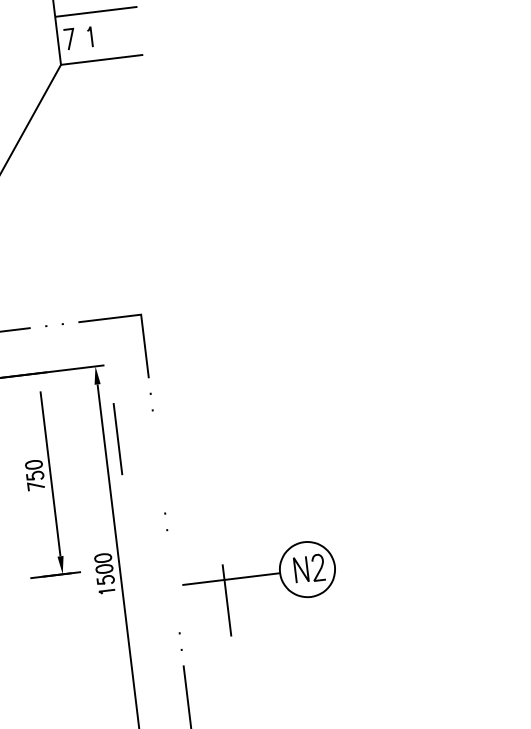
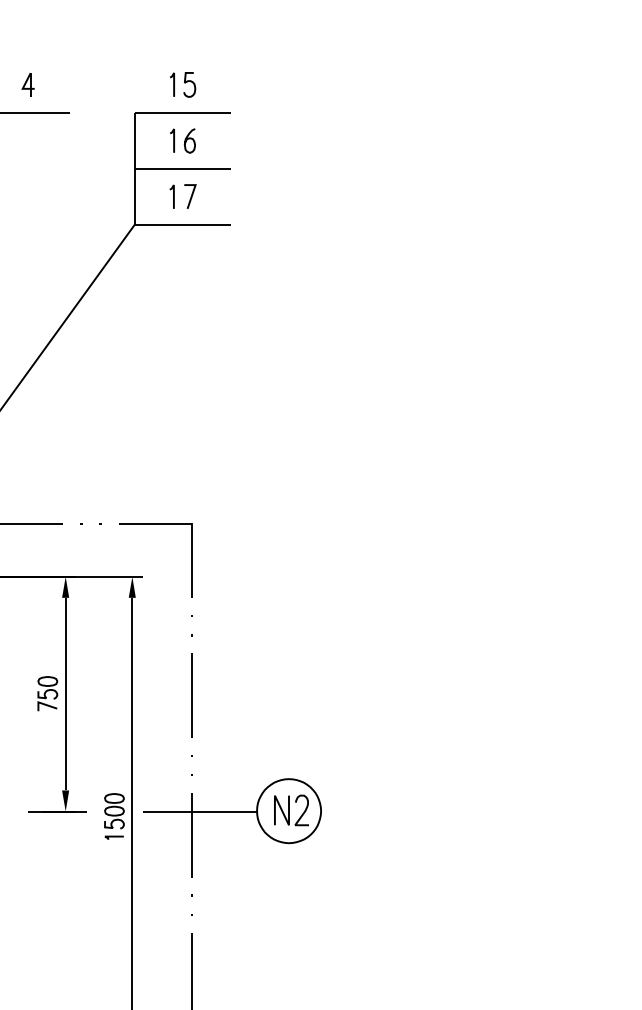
line: (69, 39) -> (190, 196), moved
fill: (39, 381) -> (65, 586), added
line: (117, 439) -> (191, 695), moved
part: (259, 576) -> (232, 812), moved

